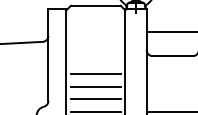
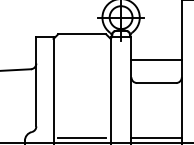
line: (96, 74) -> (82, 100), removed
line: (96, 87) -> (82, 113), removed
line: (96, 98) -> (82, 124), removed

